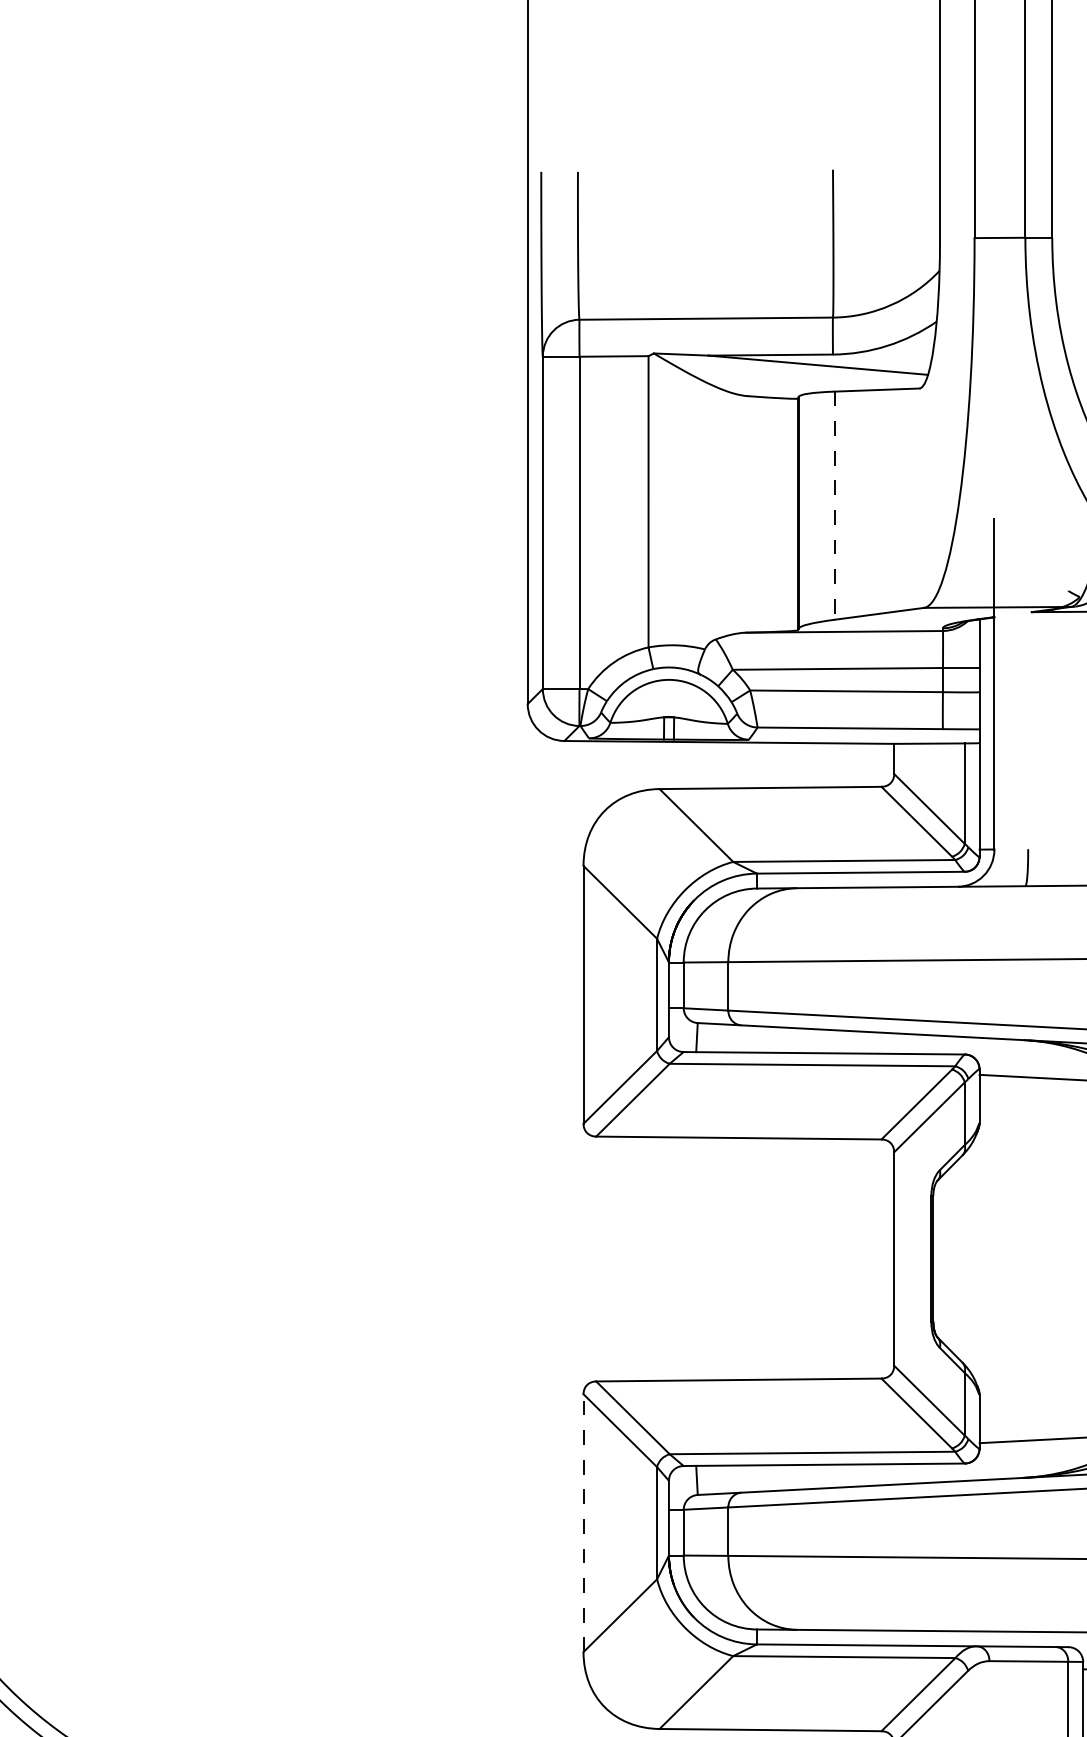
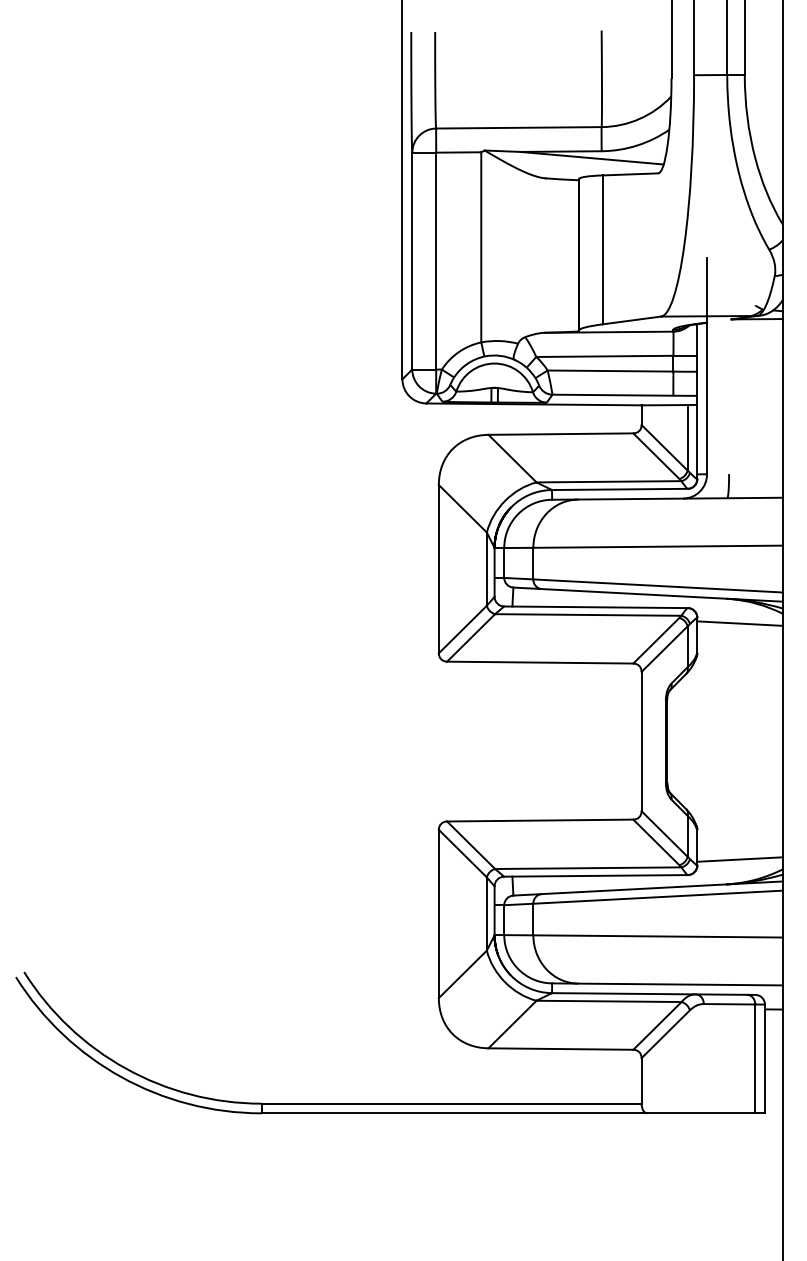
line: (834, 506) -> (602, 250), dashed -> solid
line: (582, 1522) -> (438, 913), dashed -> solid

